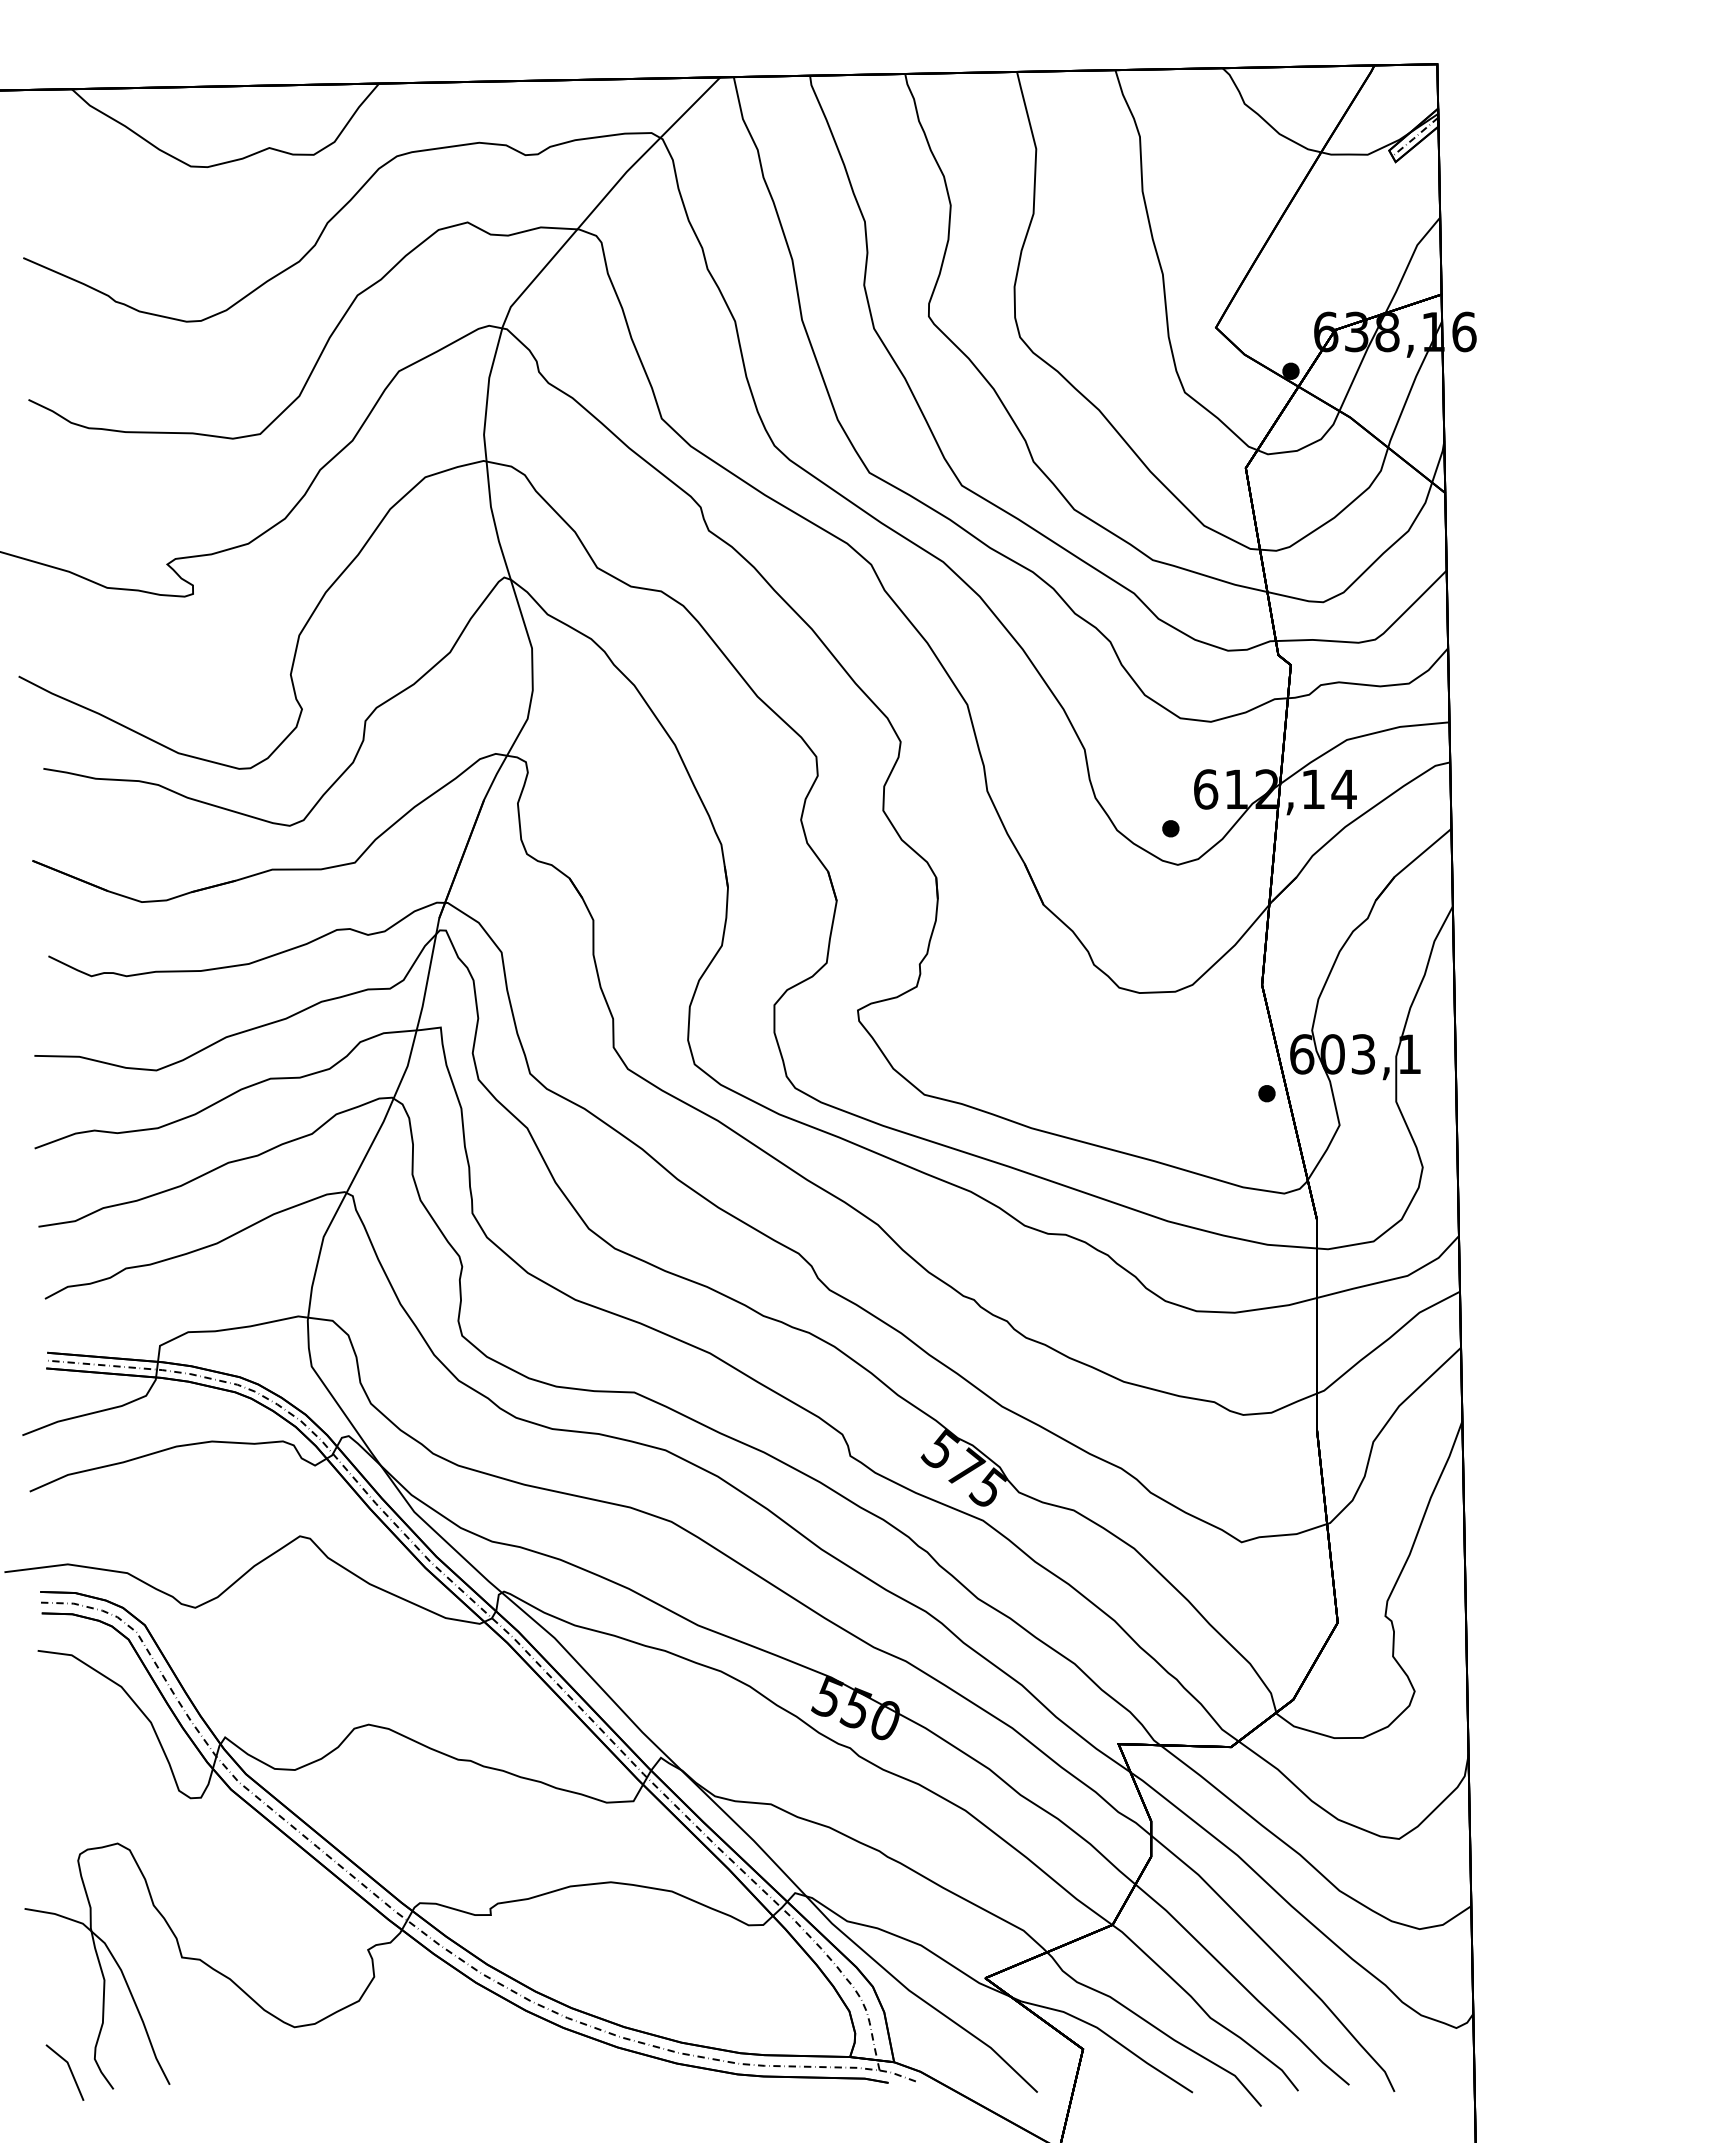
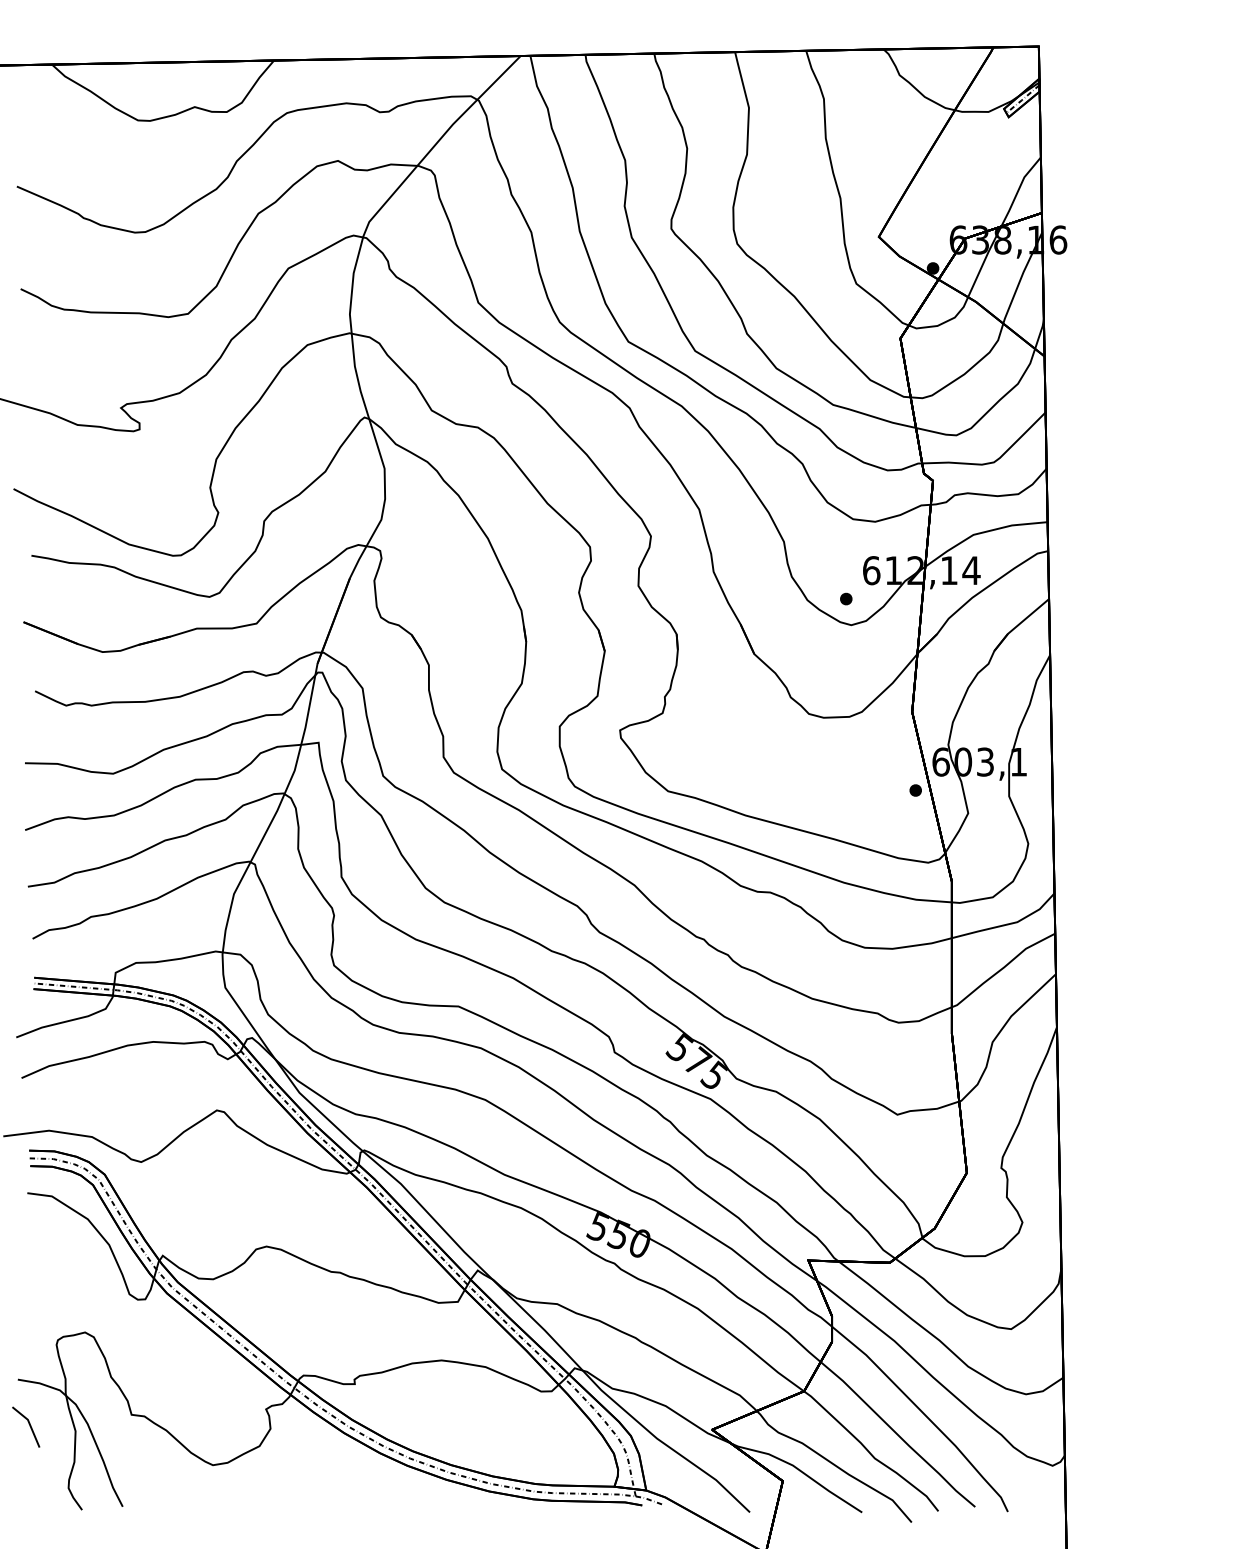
line: (69, 2070) -> (29, 1425), moved

